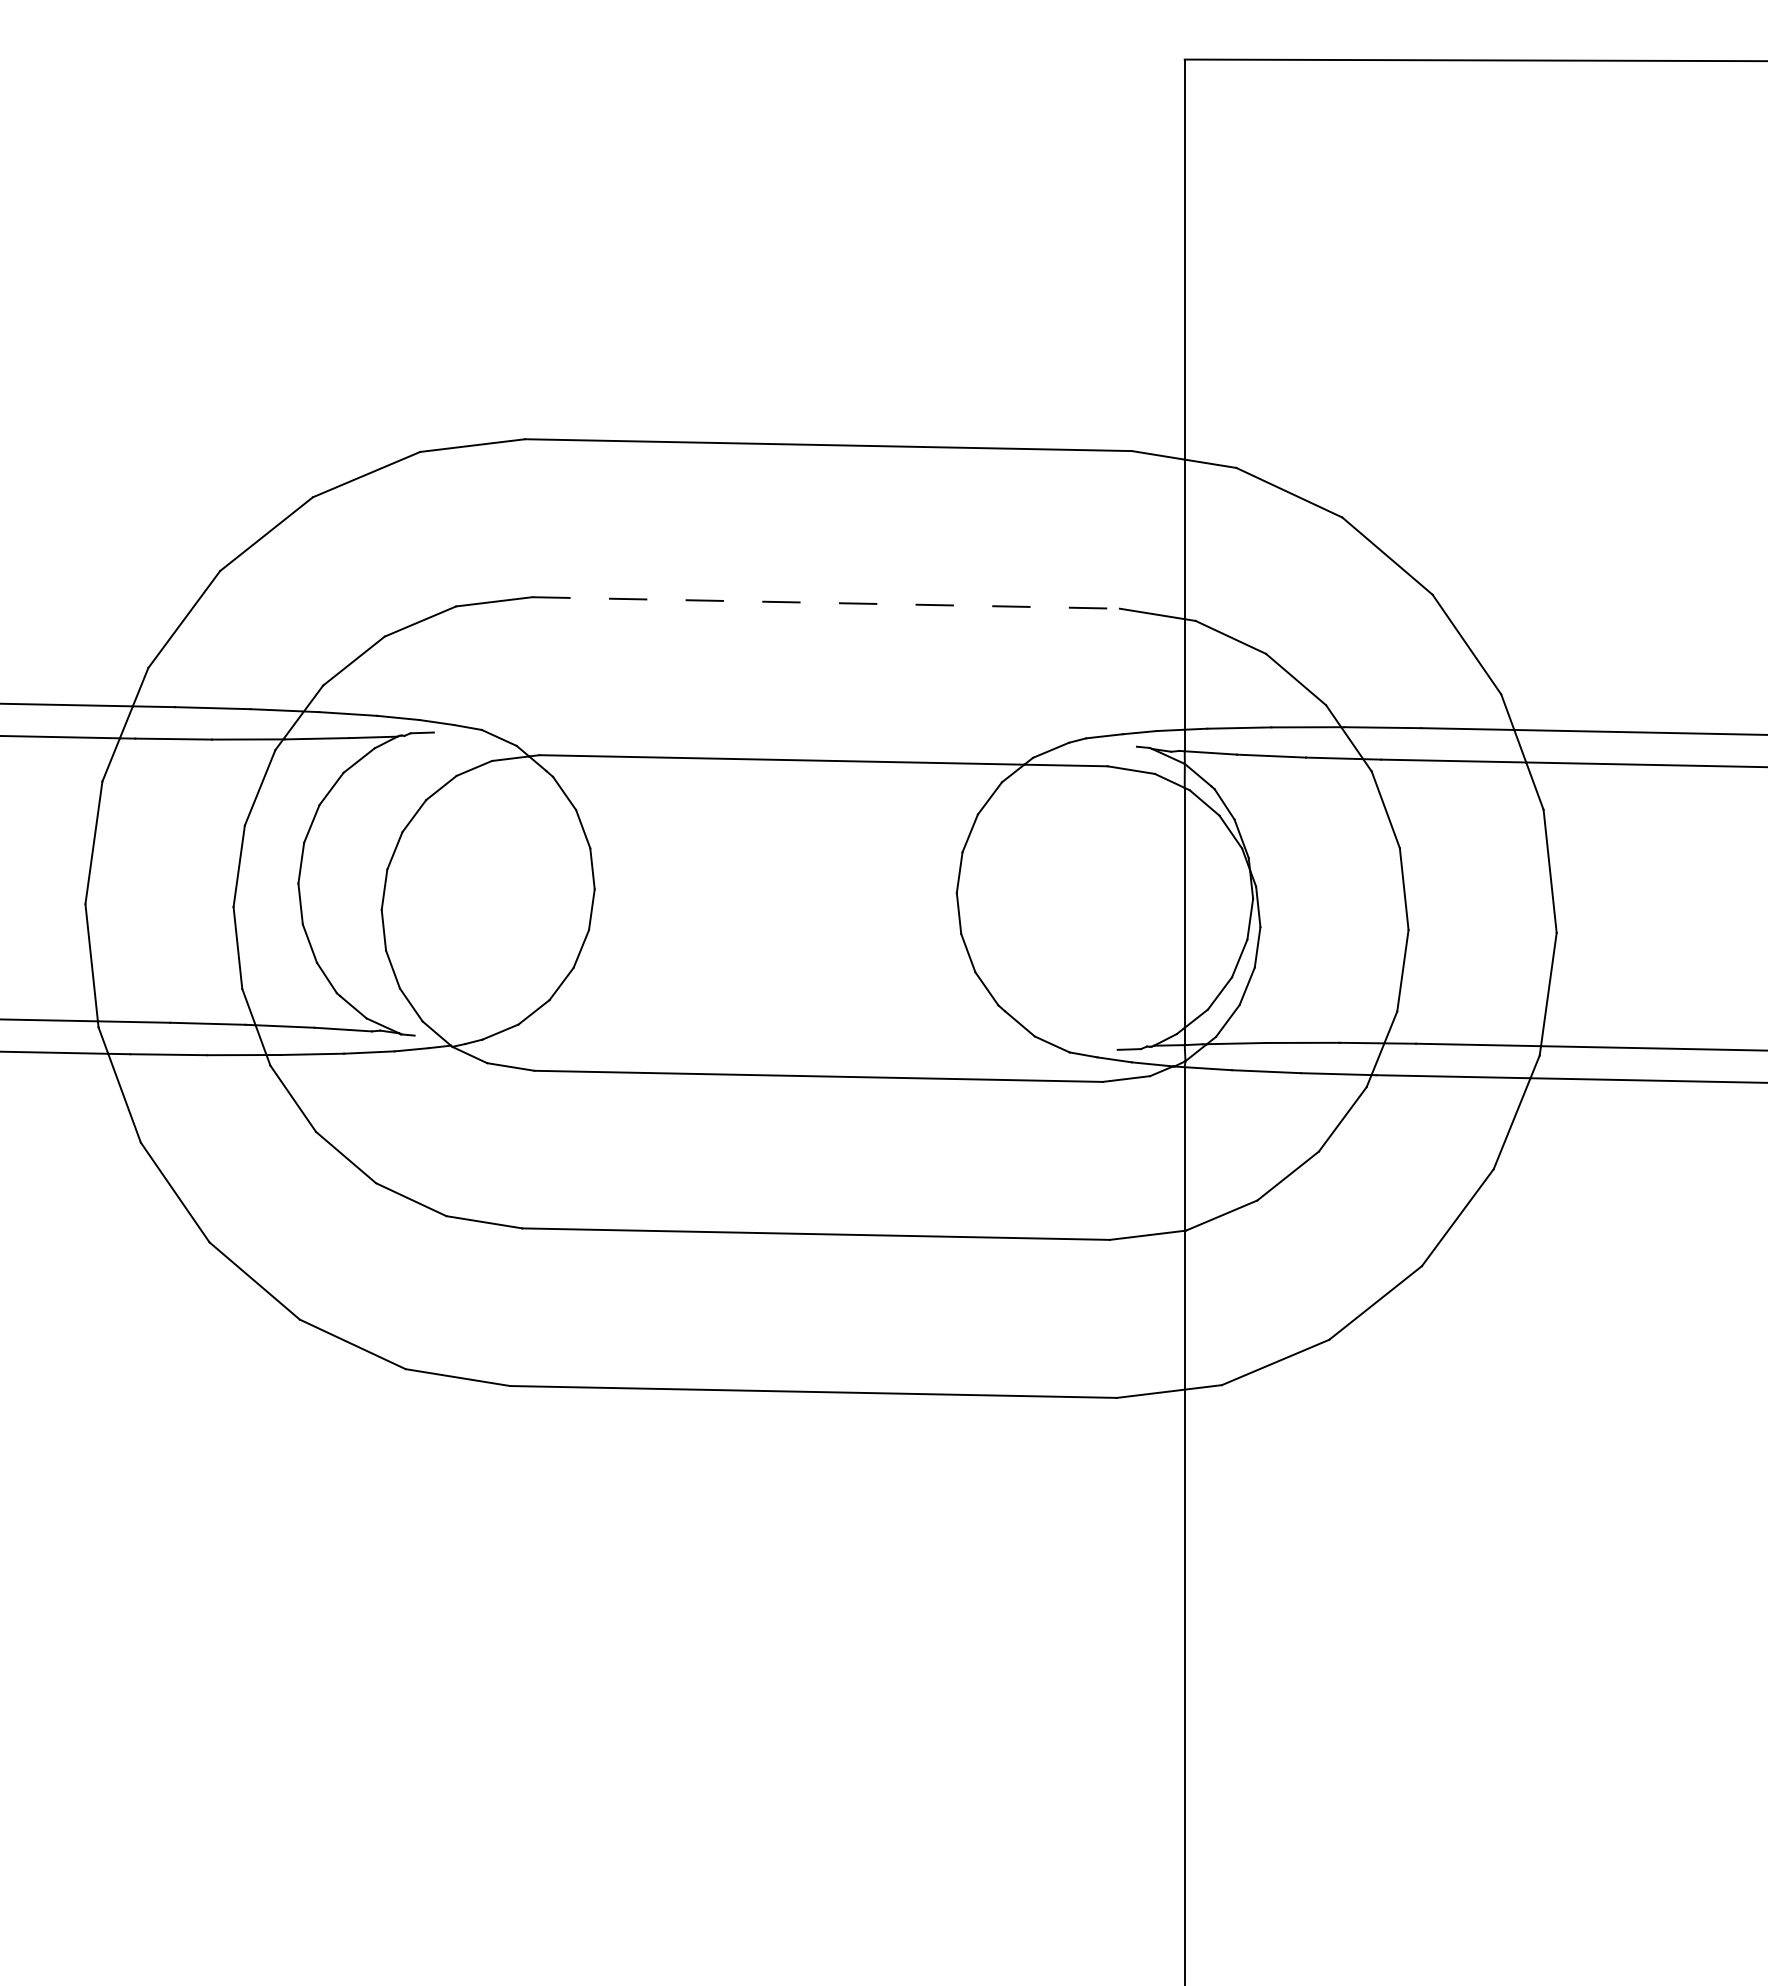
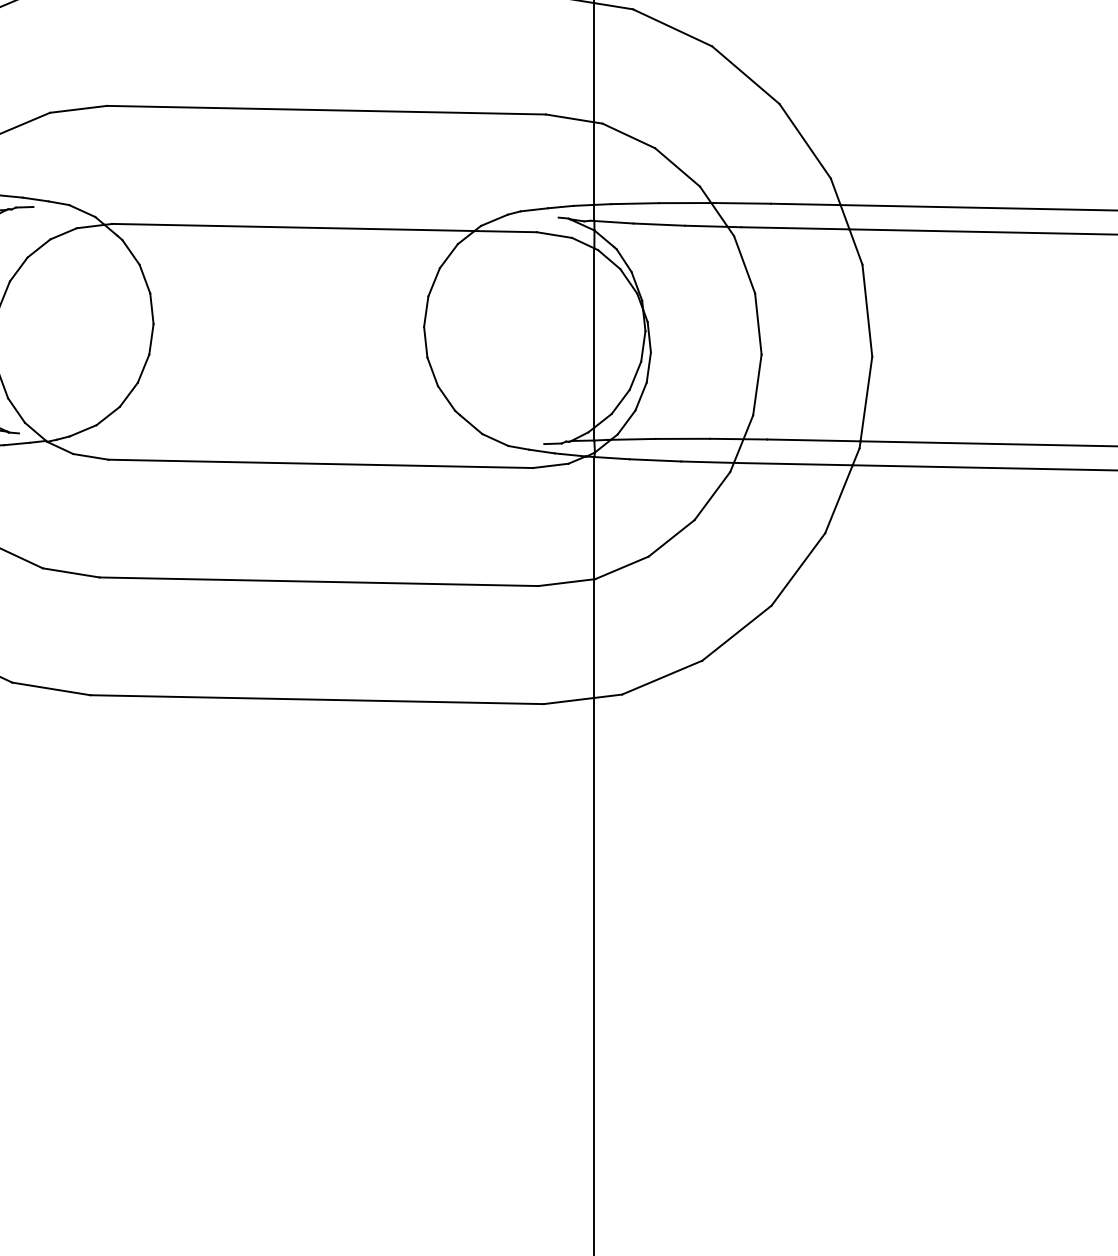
line: (826, 602) -> (326, 109), dashed -> solid

